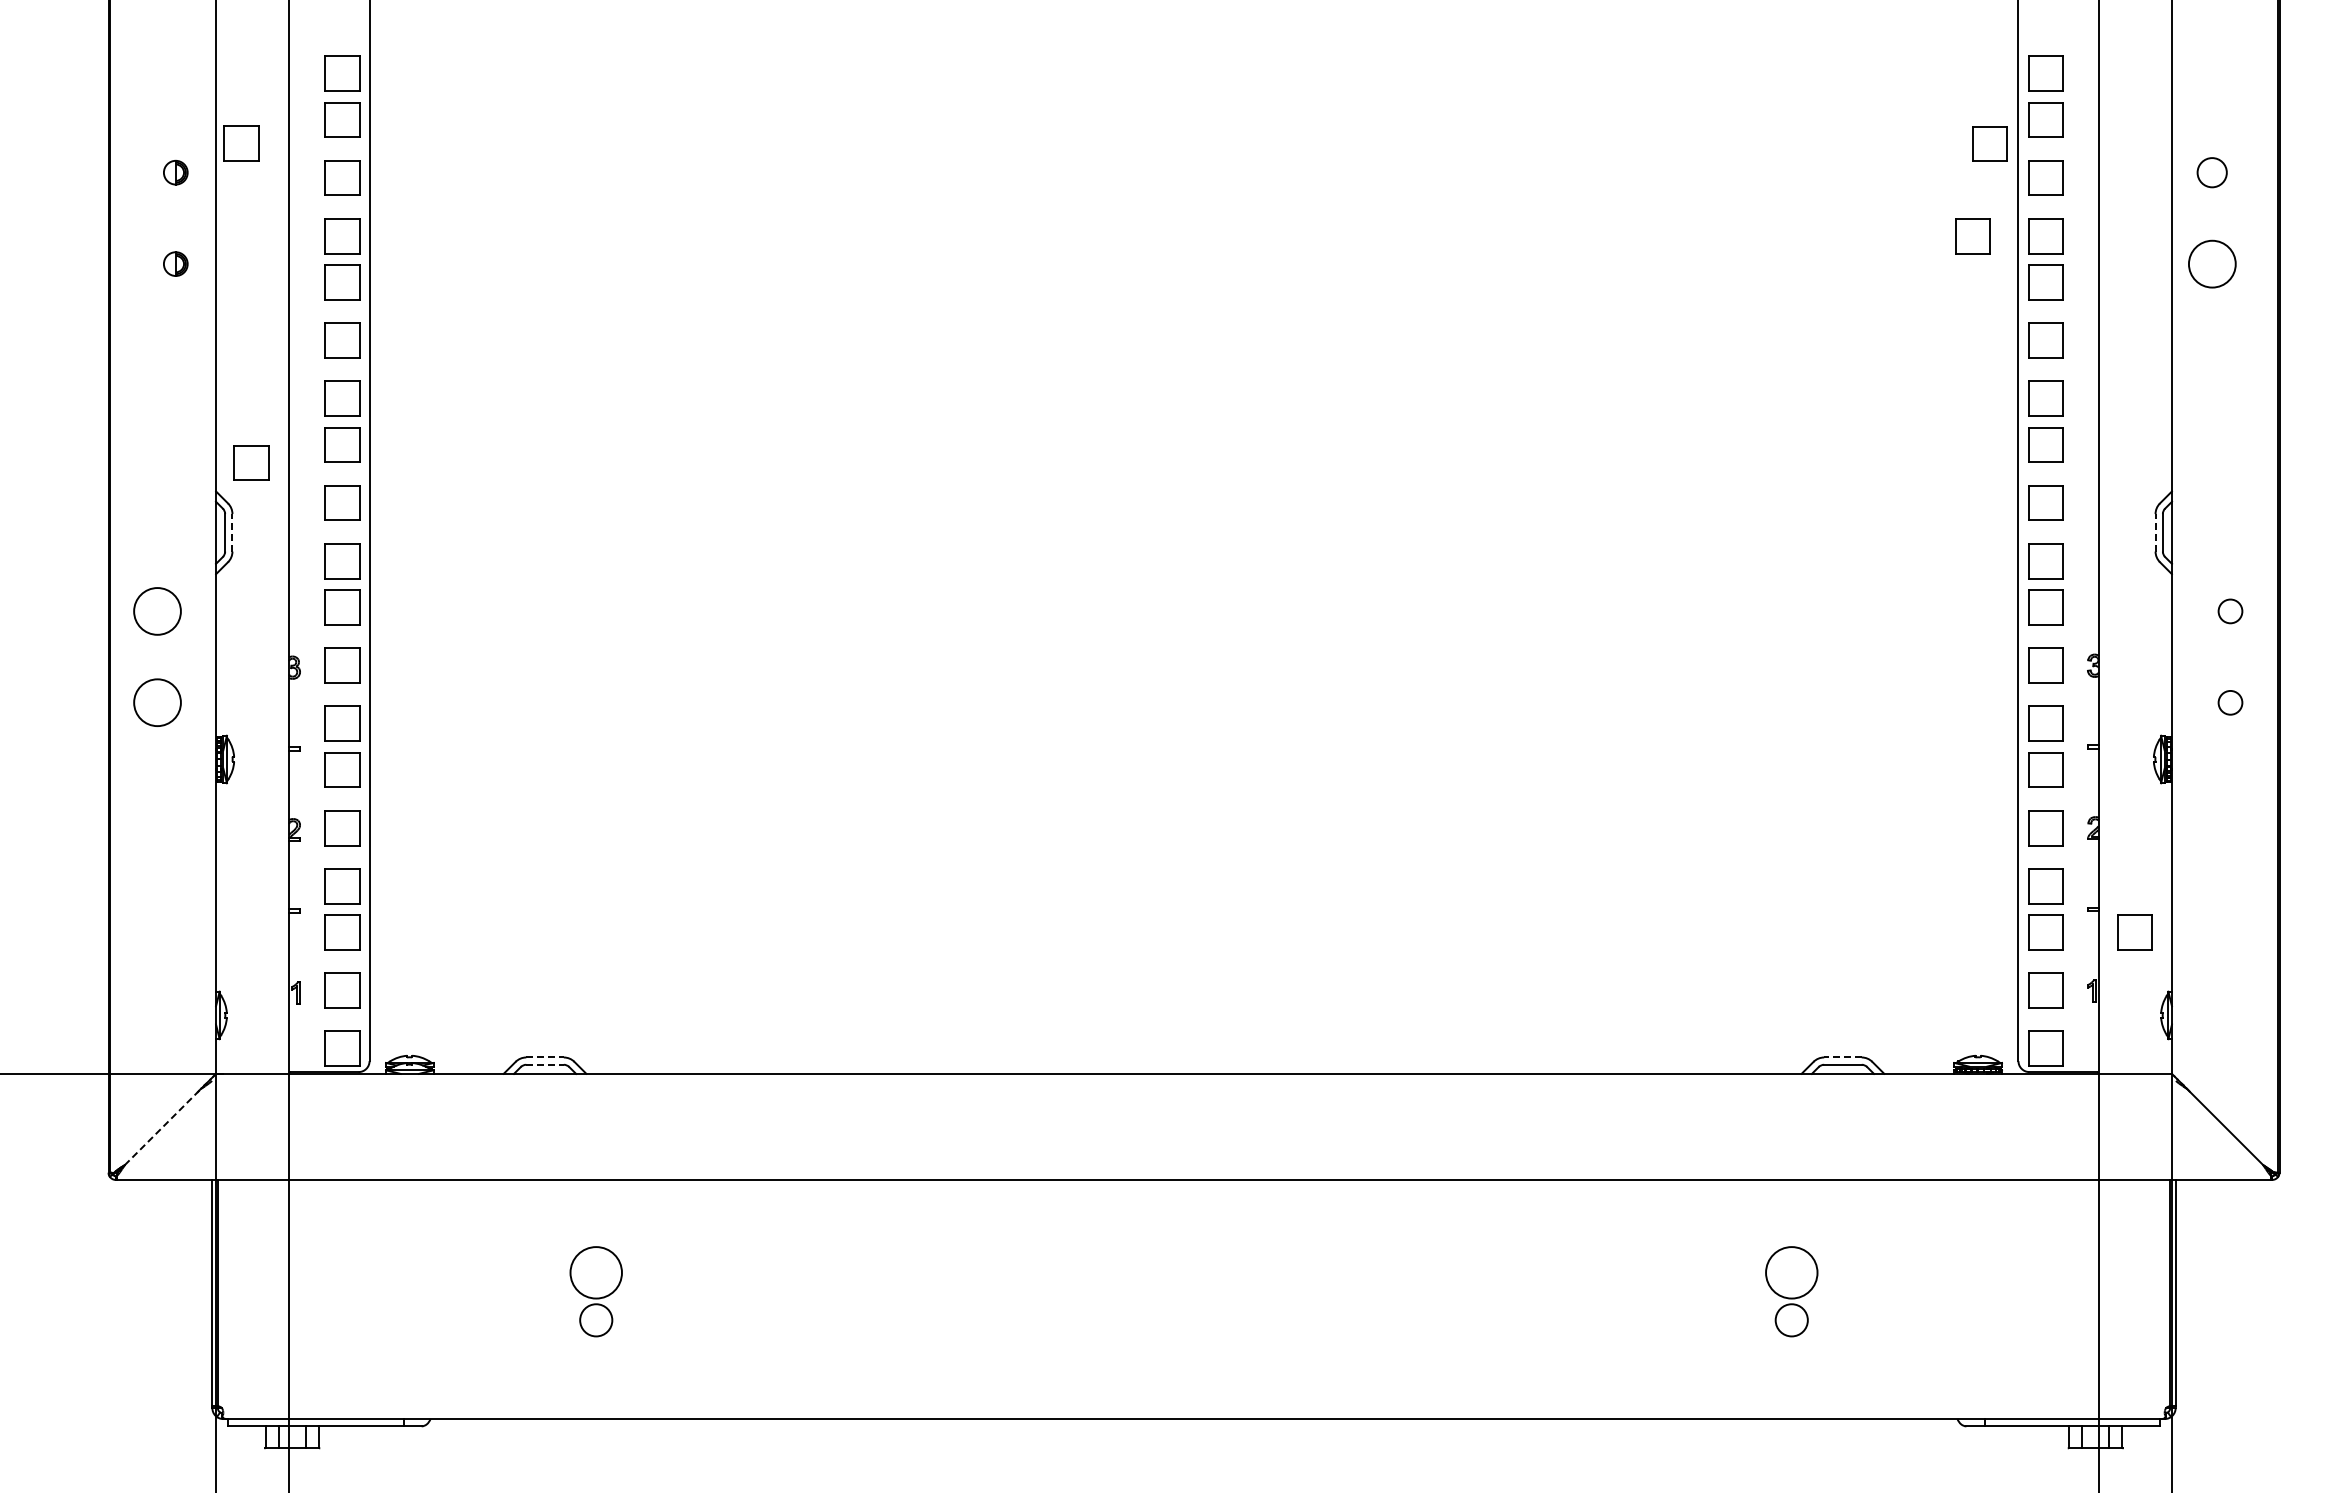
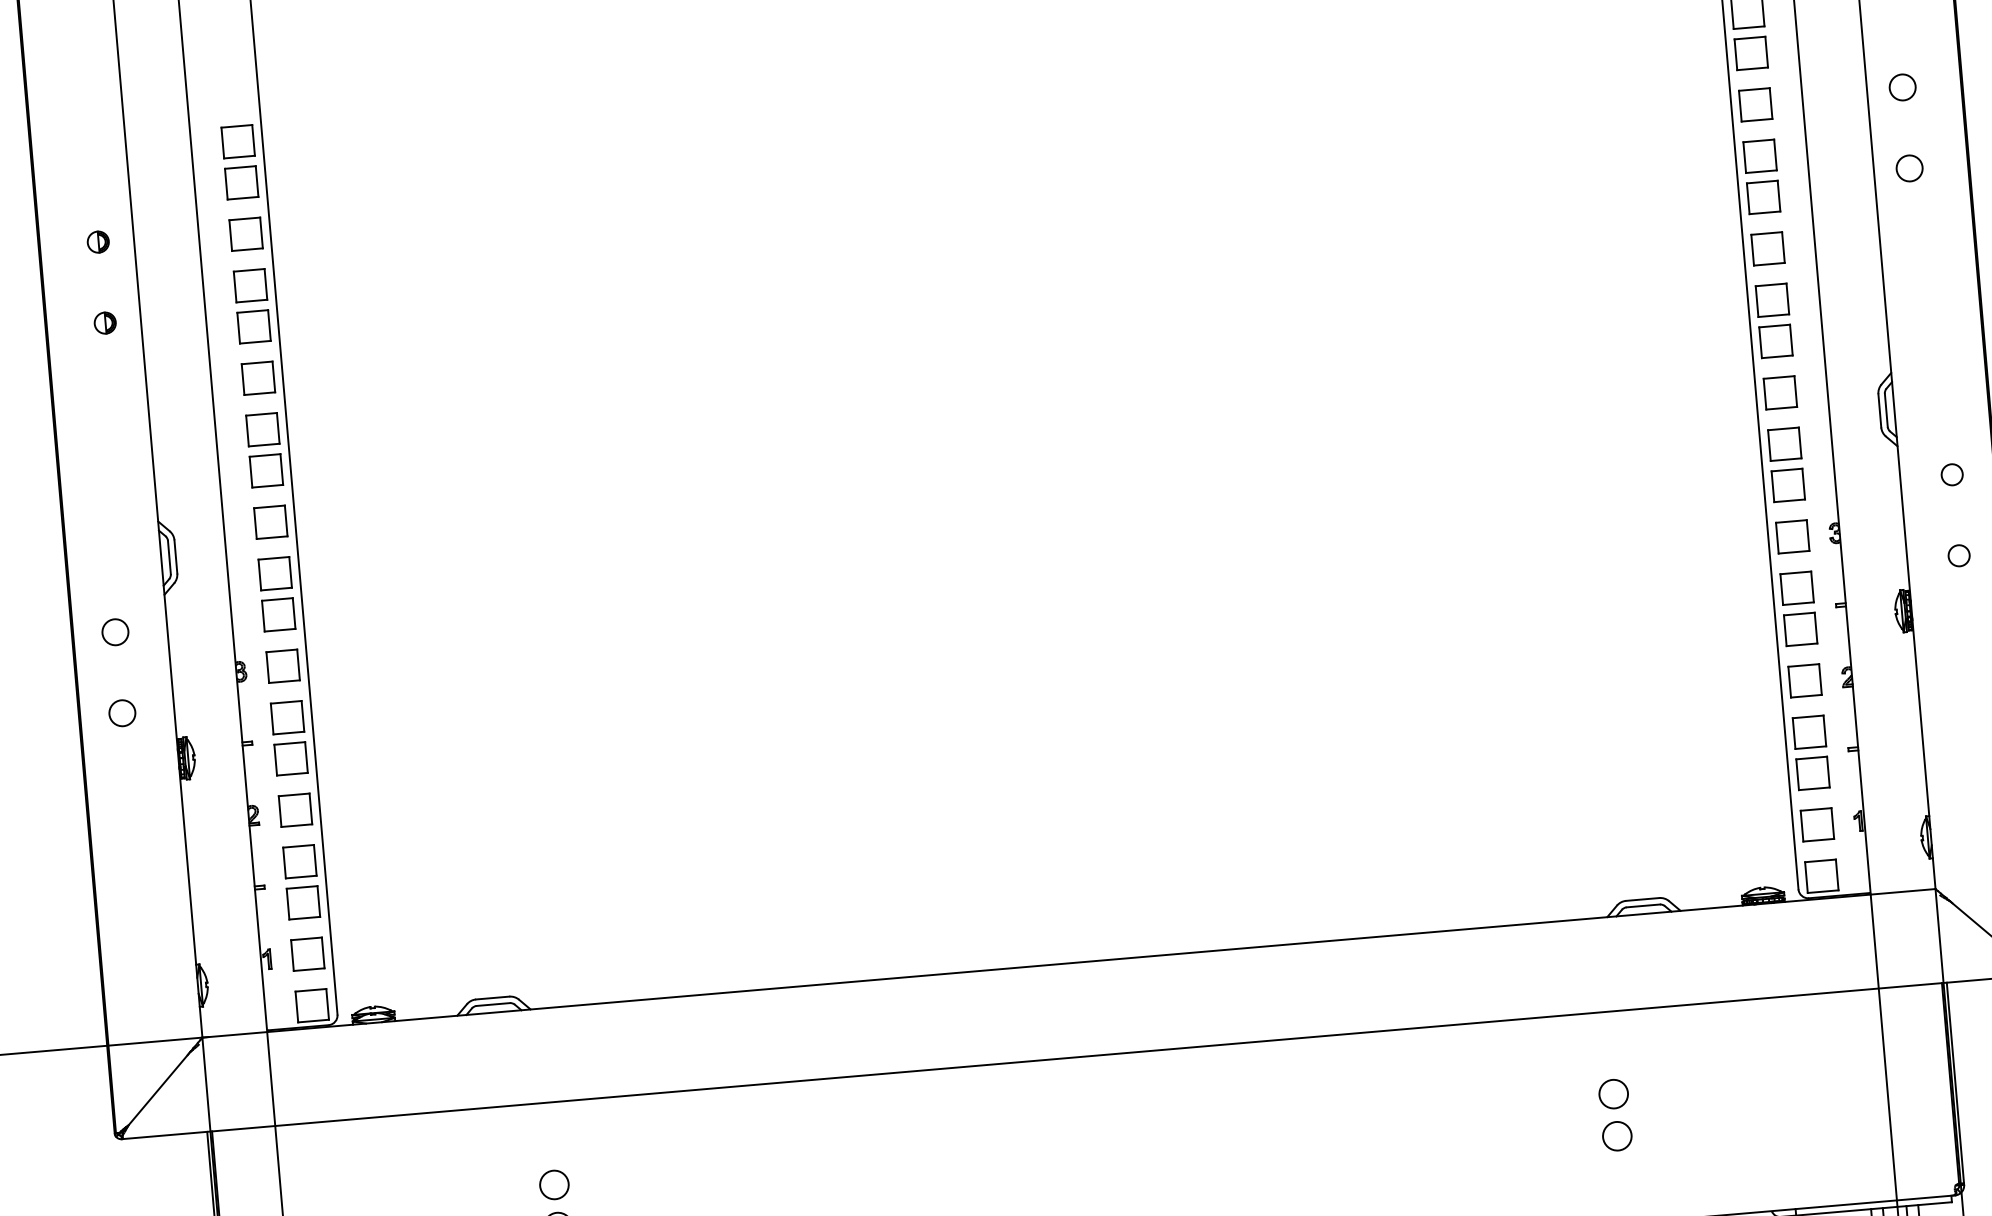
part: (241, 143) -> (154, 211), removed
part: (1989, 143) -> (1703, 78), removed
part: (1972, 236) -> (1695, 162), removed
circle: (2211, 263) -> (1908, 167), size x0.62
part: (251, 462) -> (187, 493), removed
line: (232, 532) -> (175, 556), dashed -> solid
line: (2155, 532) -> (1879, 410), dashed -> solid
circle: (157, 611) -> (115, 632), size x0.62
circle: (157, 702) -> (122, 712), size x0.62
part: (2134, 932) -> (1891, 766), removed
line: (545, 1057) -> (493, 998), dashed -> solid
line: (1842, 1057) -> (1642, 899), dashed -> solid
line: (545, 1064) -> (493, 1004), dashed -> solid
line: (163, 1126) -> (159, 1088), dashed -> solid
circle: (596, 1272) -> (554, 1184), size x0.62
circle: (1791, 1272) -> (1613, 1093), size x0.62

